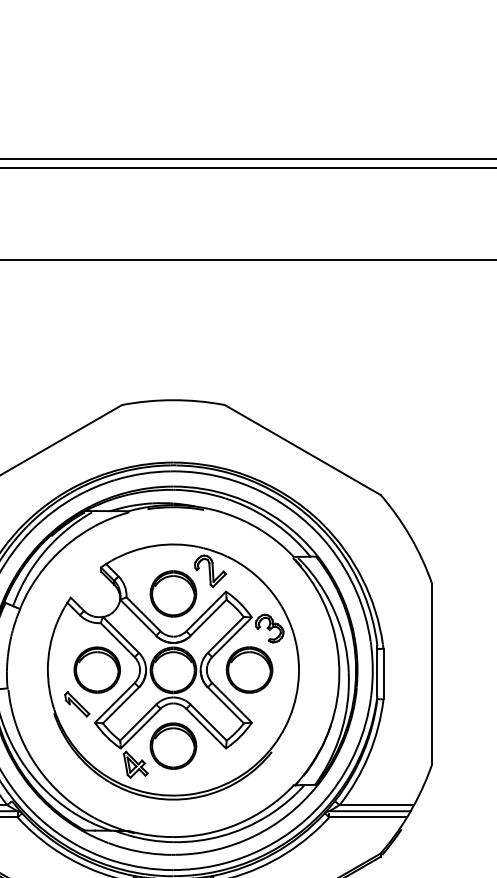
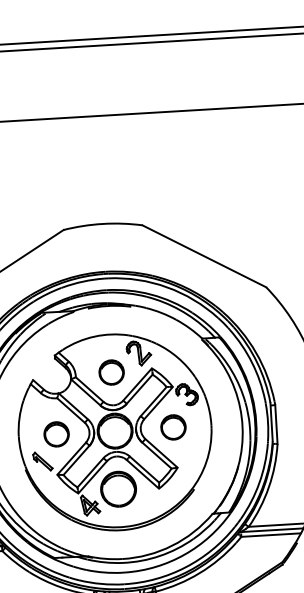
part: (173, 593) -> (111, 372), size x0.7
part: (96, 669) -> (56, 433), size x0.7
part: (249, 669) -> (173, 427), size x0.7

